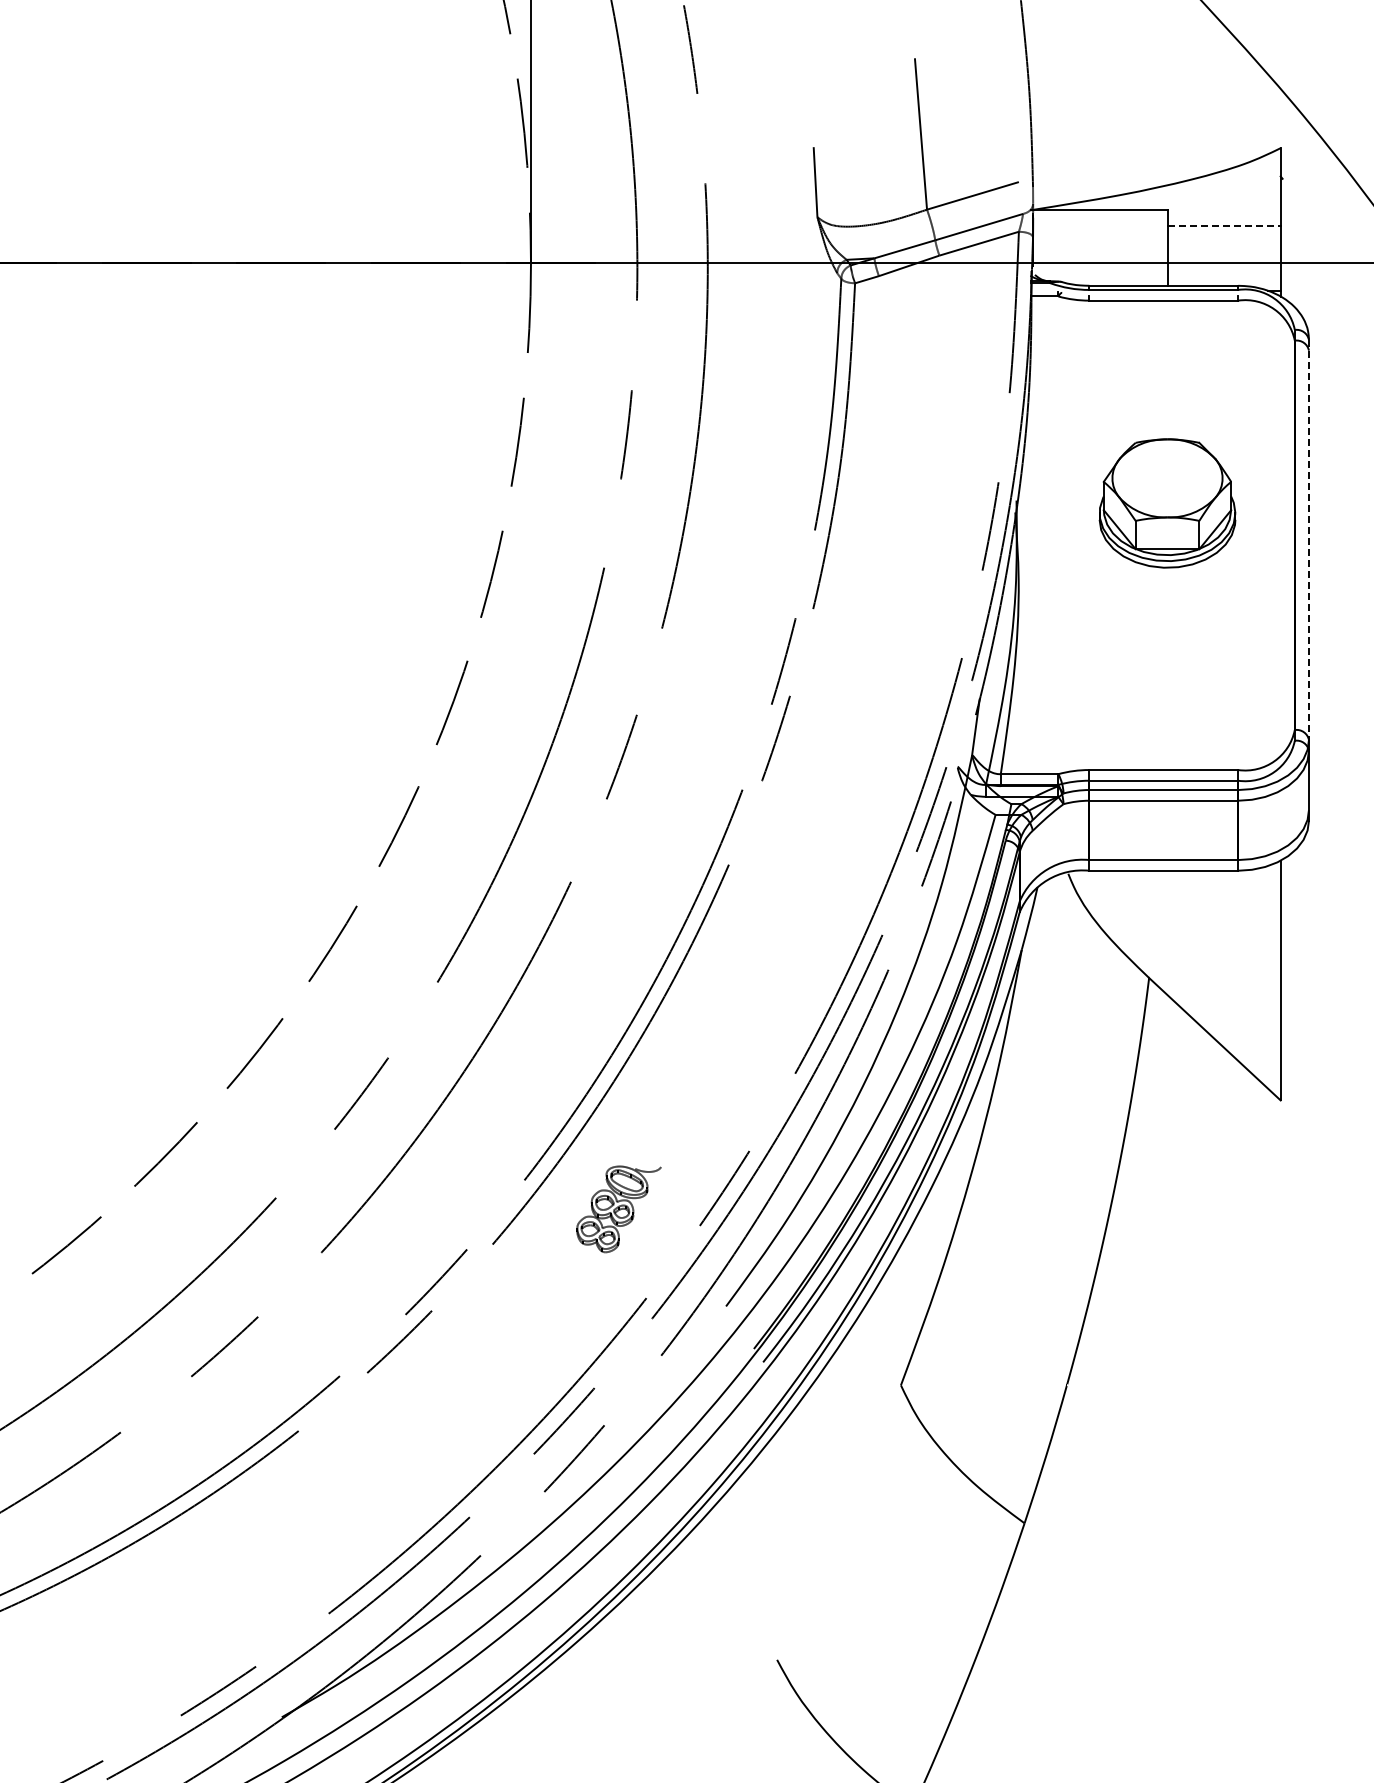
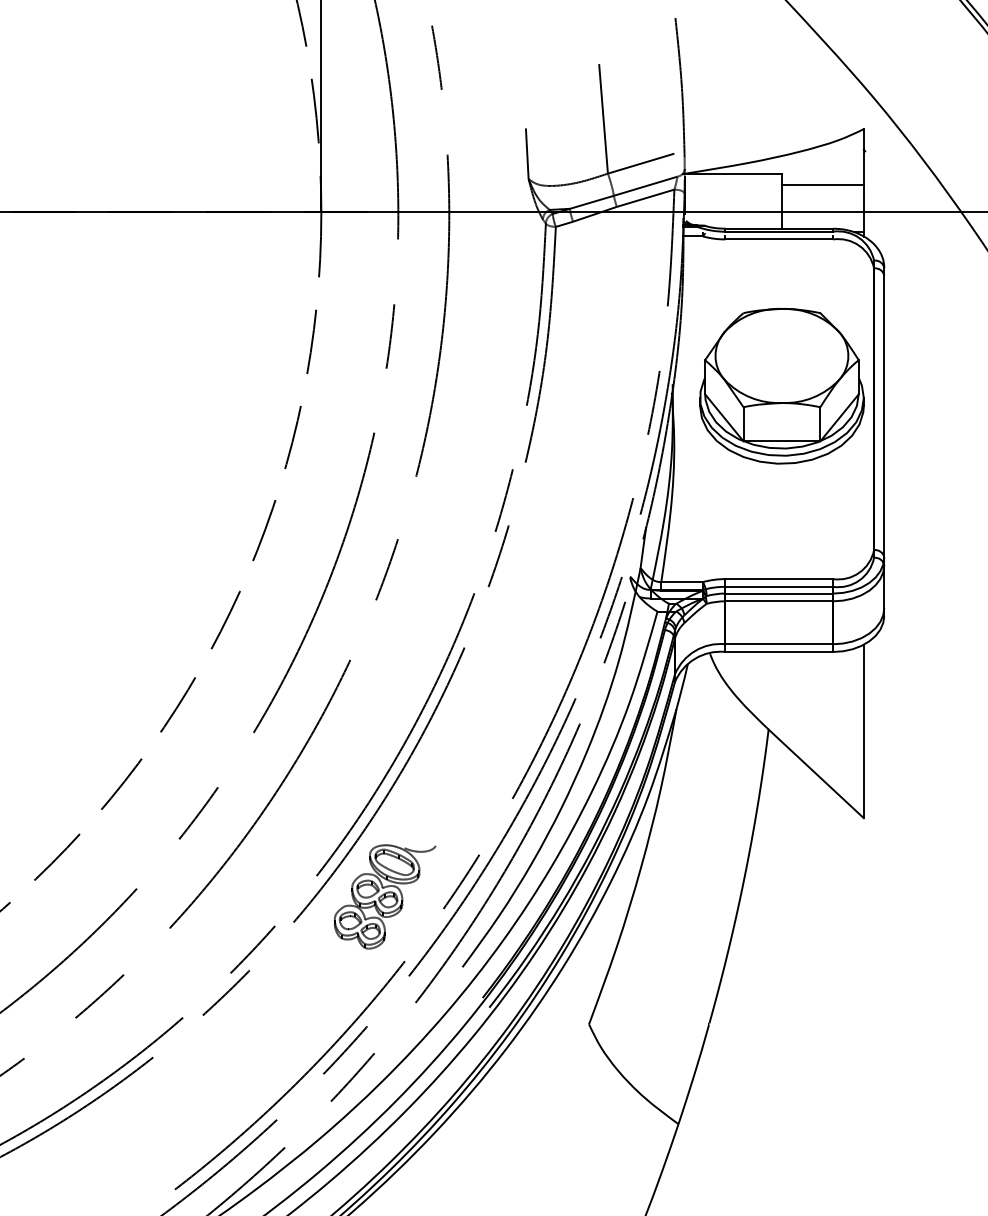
line: (1224, 225) -> (823, 185), dashed -> solid
part: (1167, 503) -> (781, 386), size x1.67
line: (1308, 540) -> (883, 413), dashed -> solid
part: (618, 1209) -> (384, 897), size x1.67

